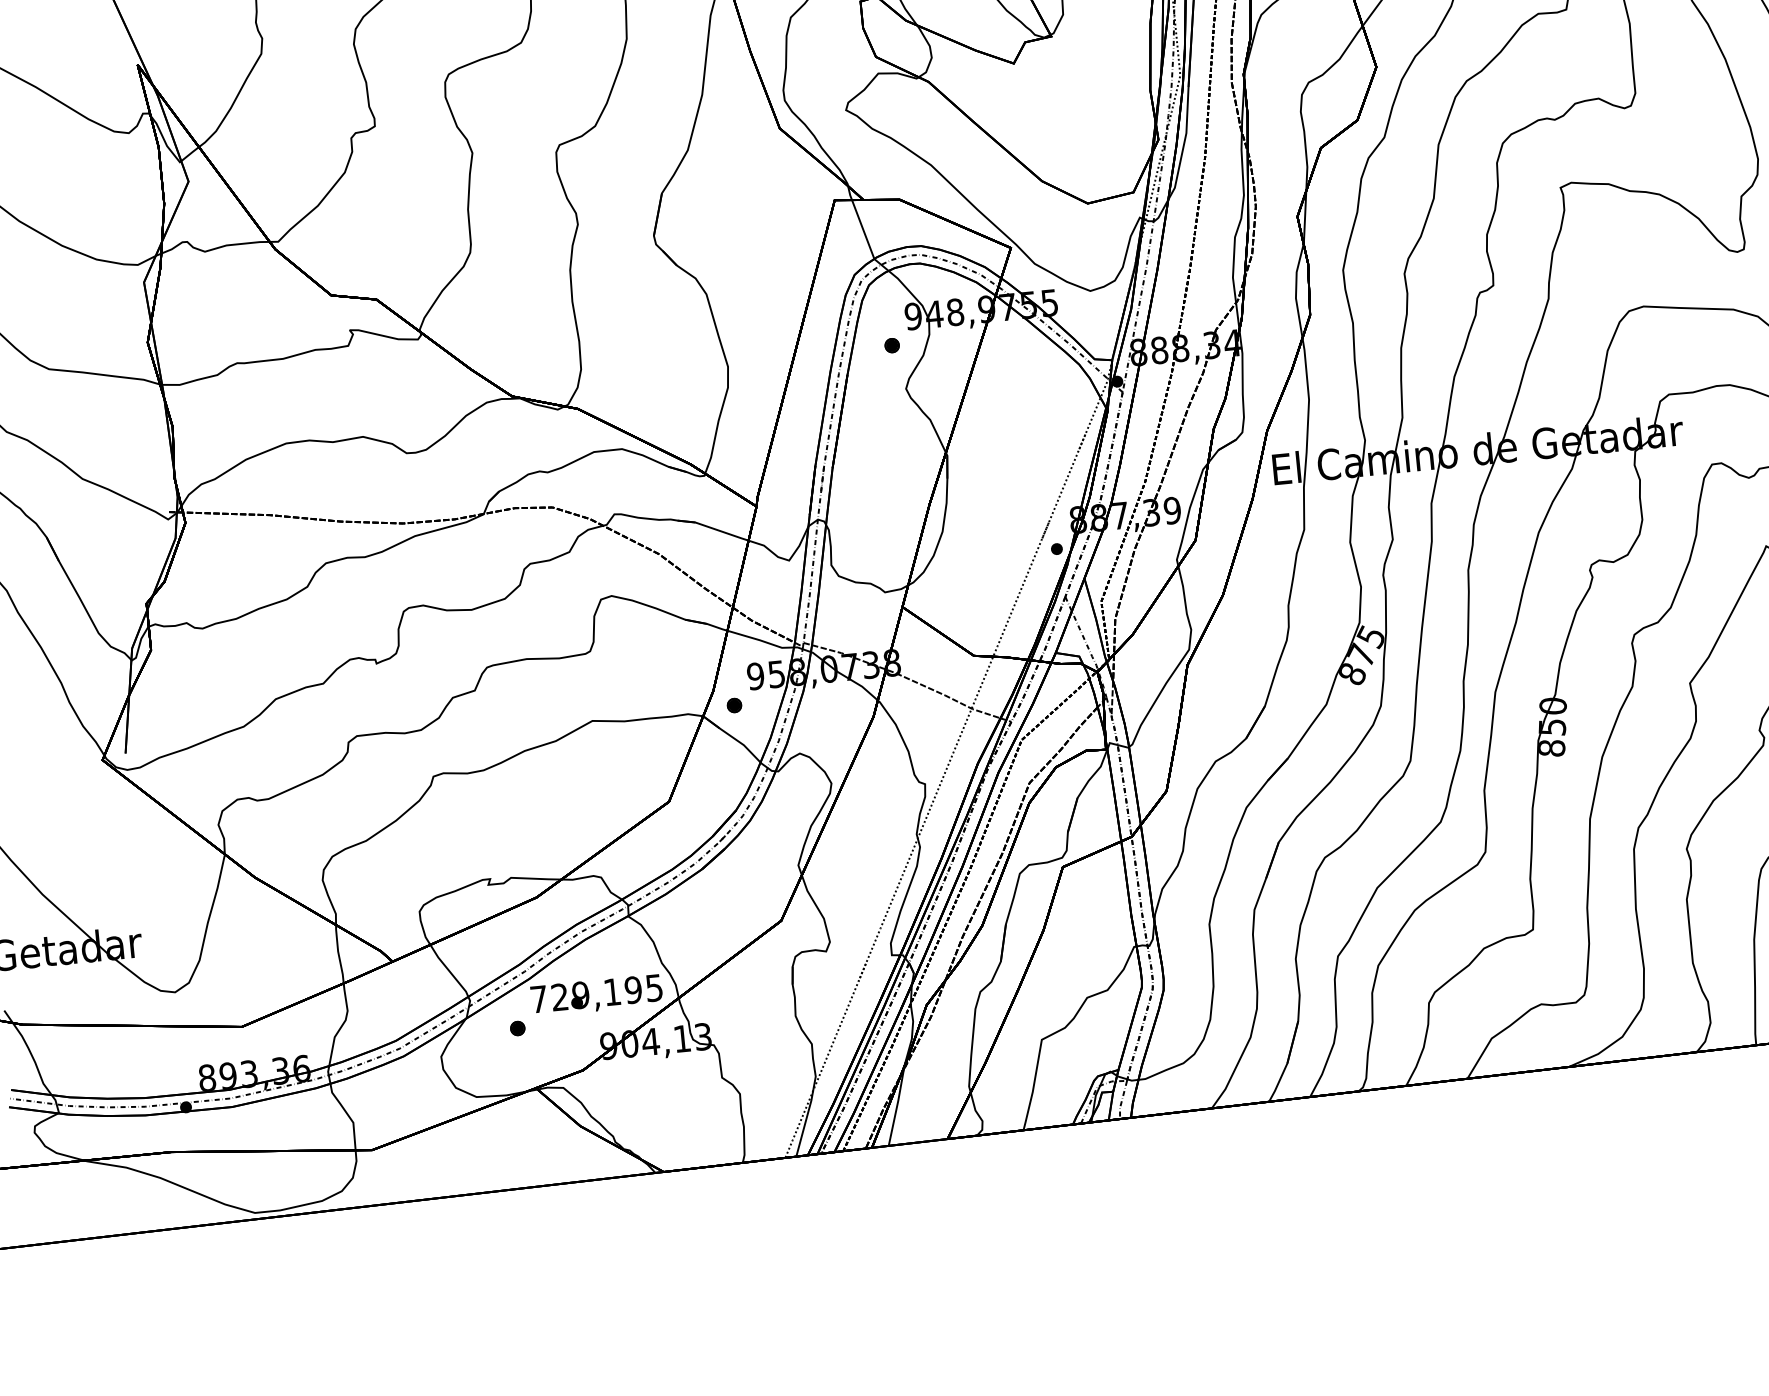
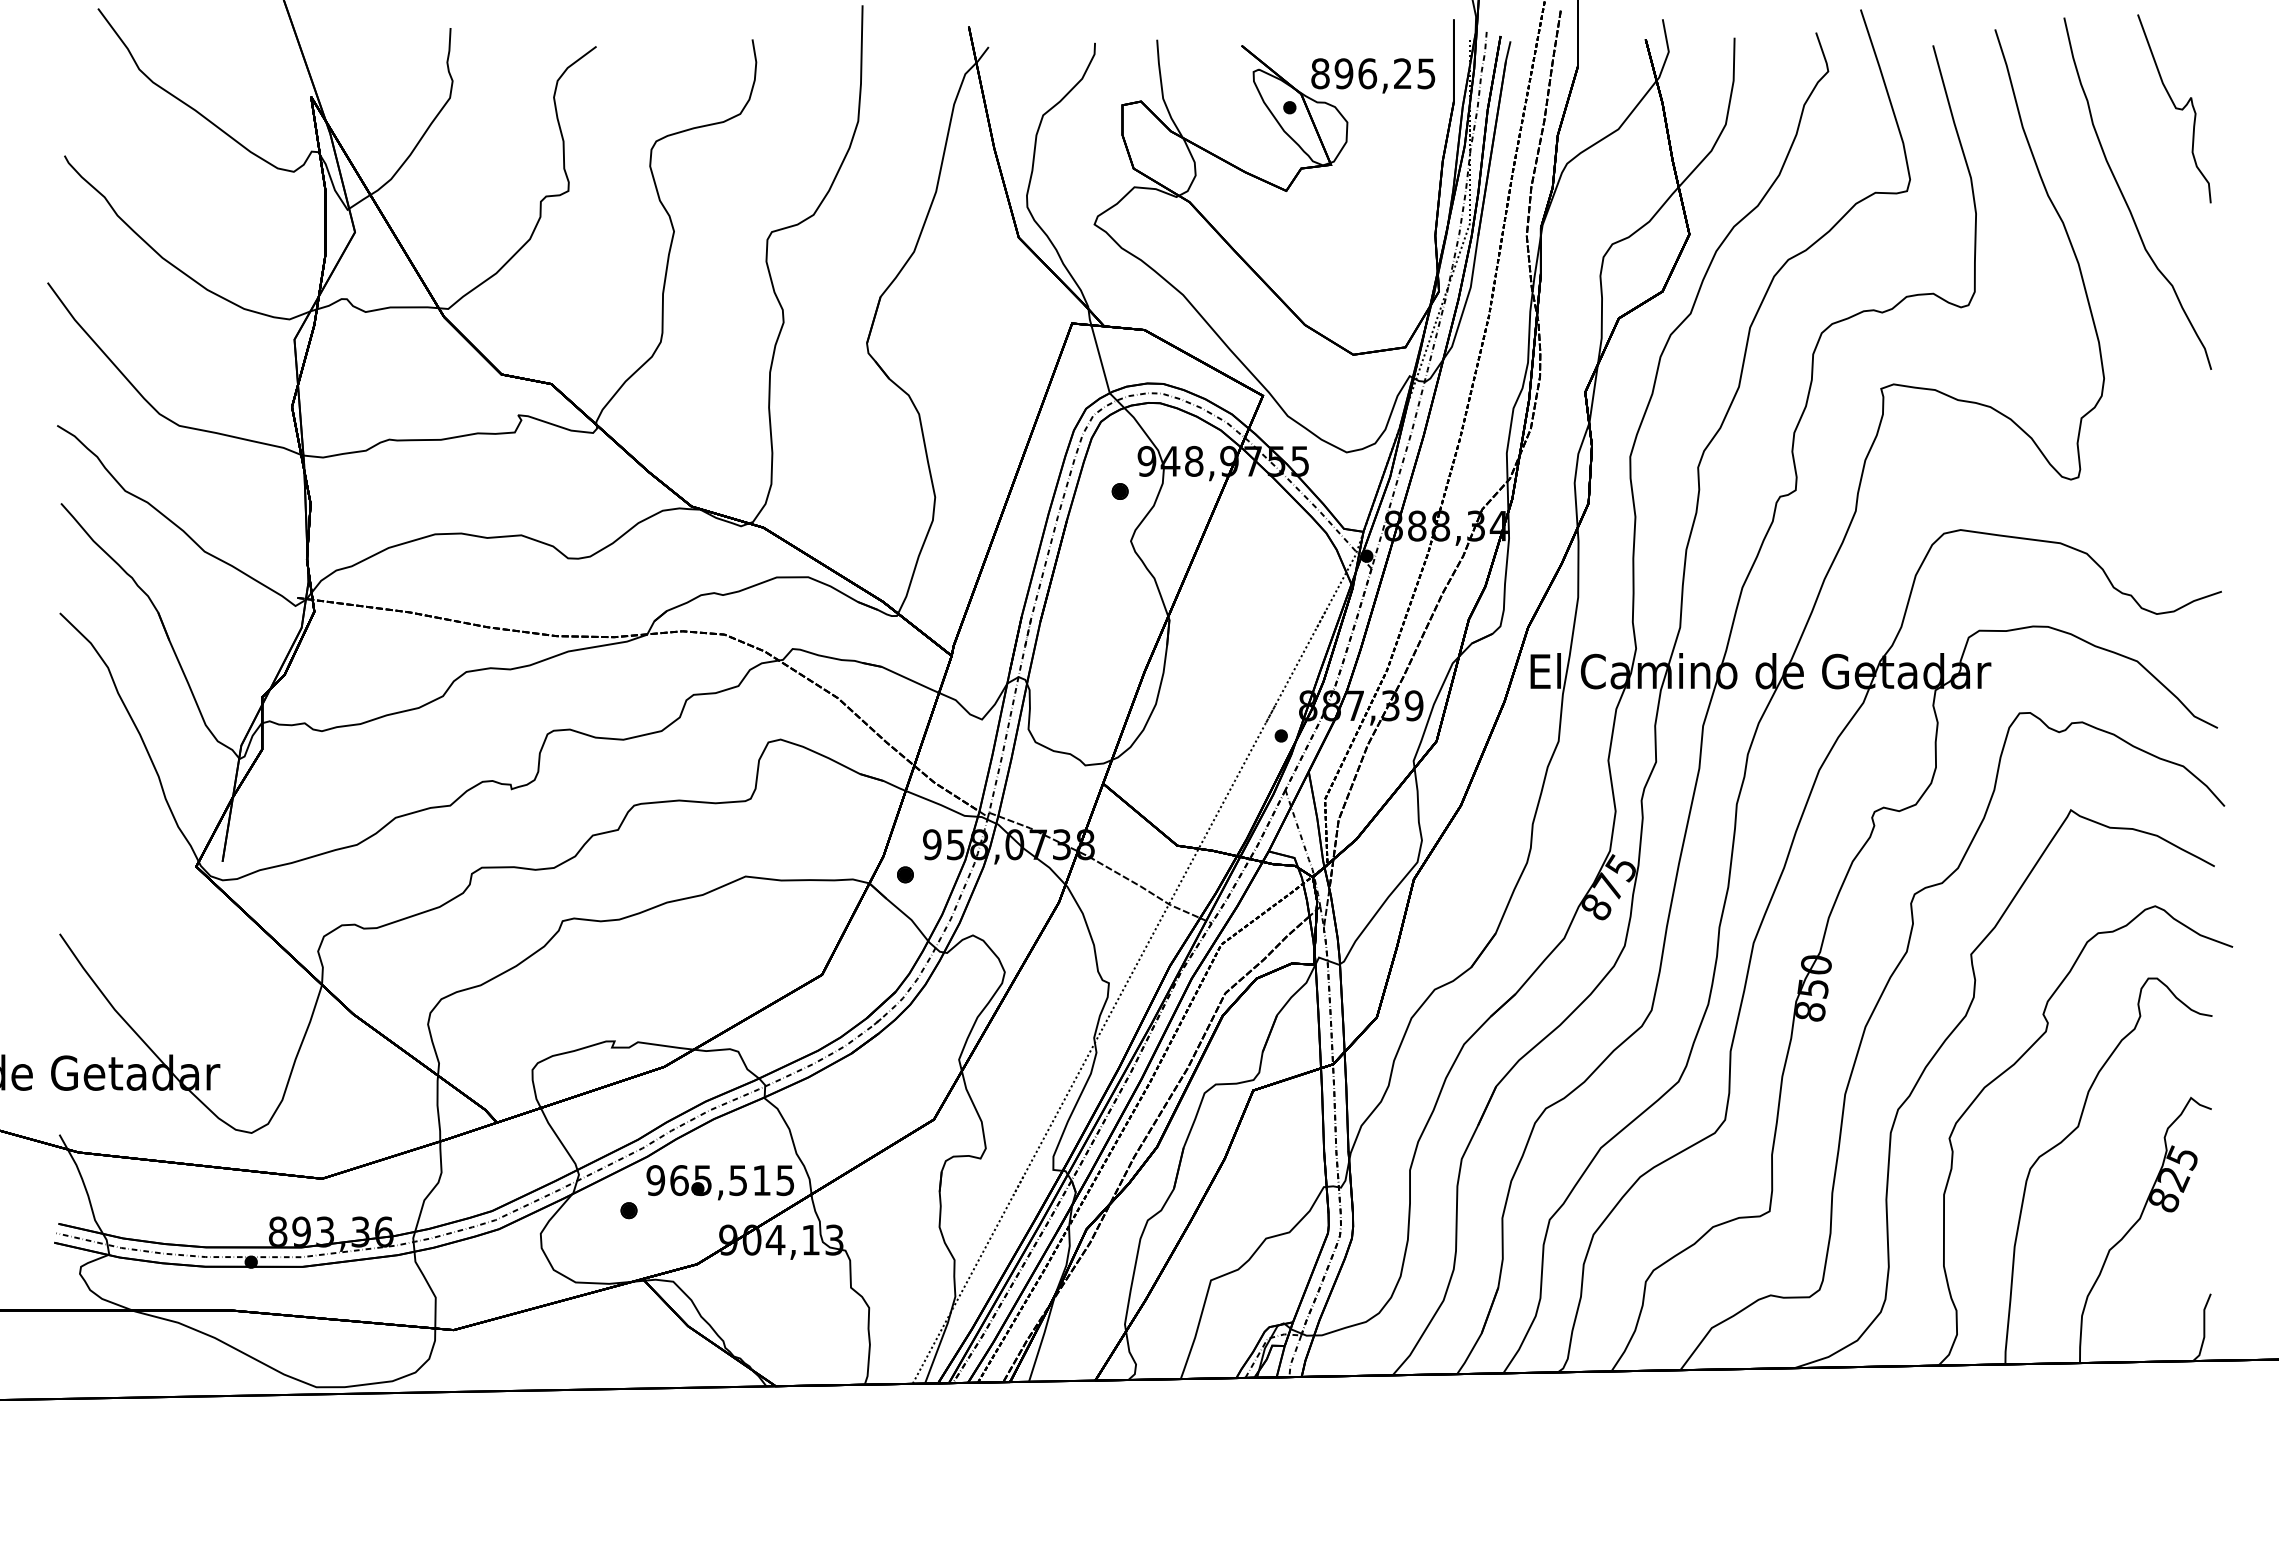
text: (585, 994) -> (708, 1180), 729,195 -> 965,515

